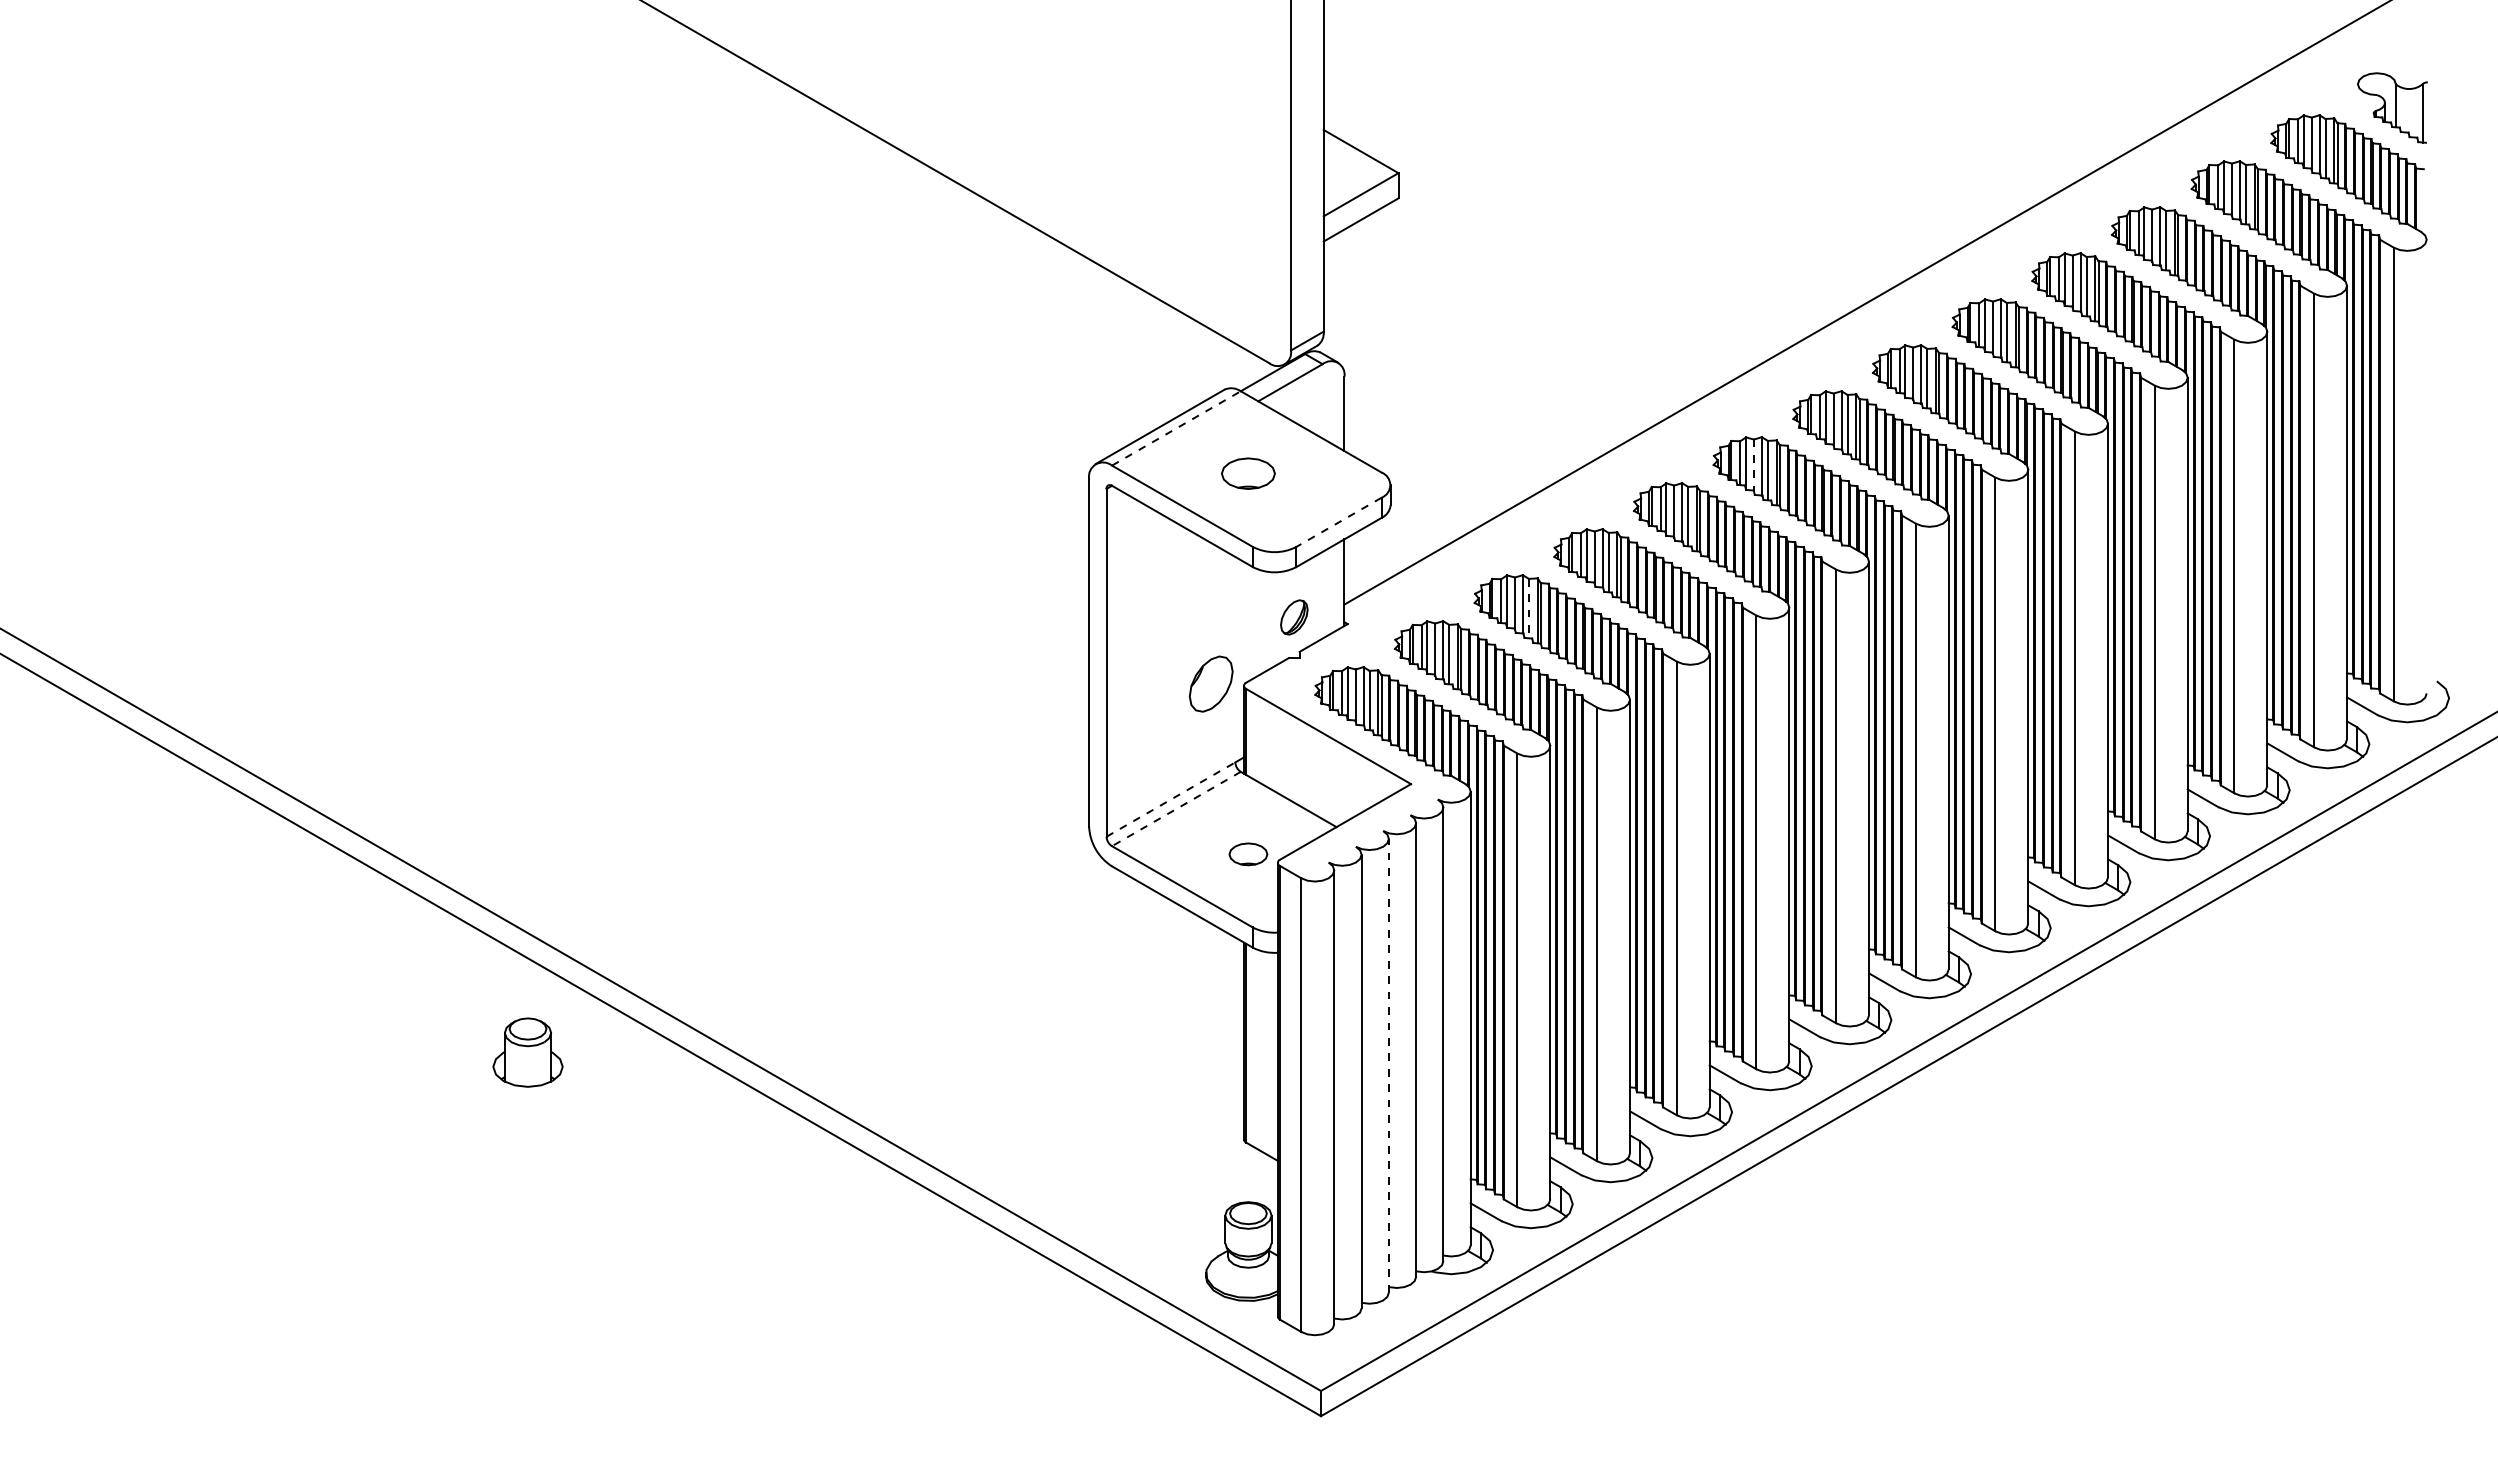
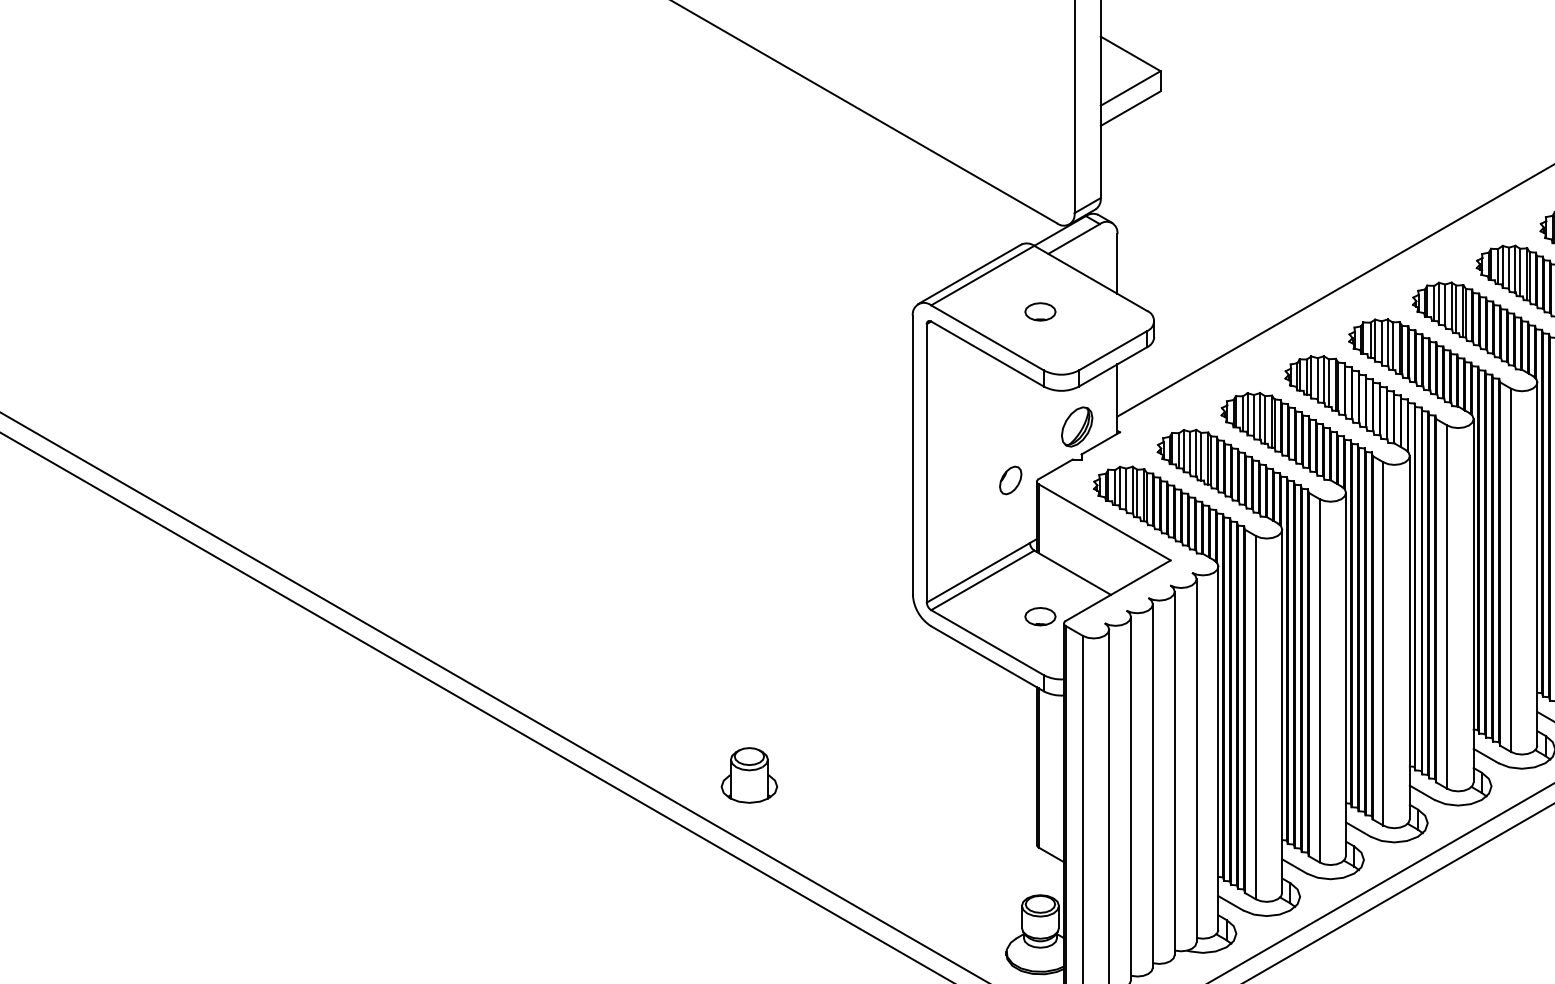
line: (1176, 428) -> (982, 275), dashed -> solid
line: (1754, 466) -> (1445, 306), dashed -> solid
part: (1248, 473) -> (1040, 311), size x0.71
line: (1338, 522) -> (1112, 350), dashed -> solid
line: (1528, 608) -> (1264, 419), dashed -> solid
part: (1294, 617) -> (1077, 427), size x1.43
part: (1211, 684) -> (1010, 480), size x0.62
line: (1171, 799) -> (978, 572), dashed -> solid
line: (1175, 809) -> (982, 580), dashed -> solid
part: (527, 1052) -> (749, 775), moved
line: (1388, 1065) -> (1152, 785), dashed -> solid

